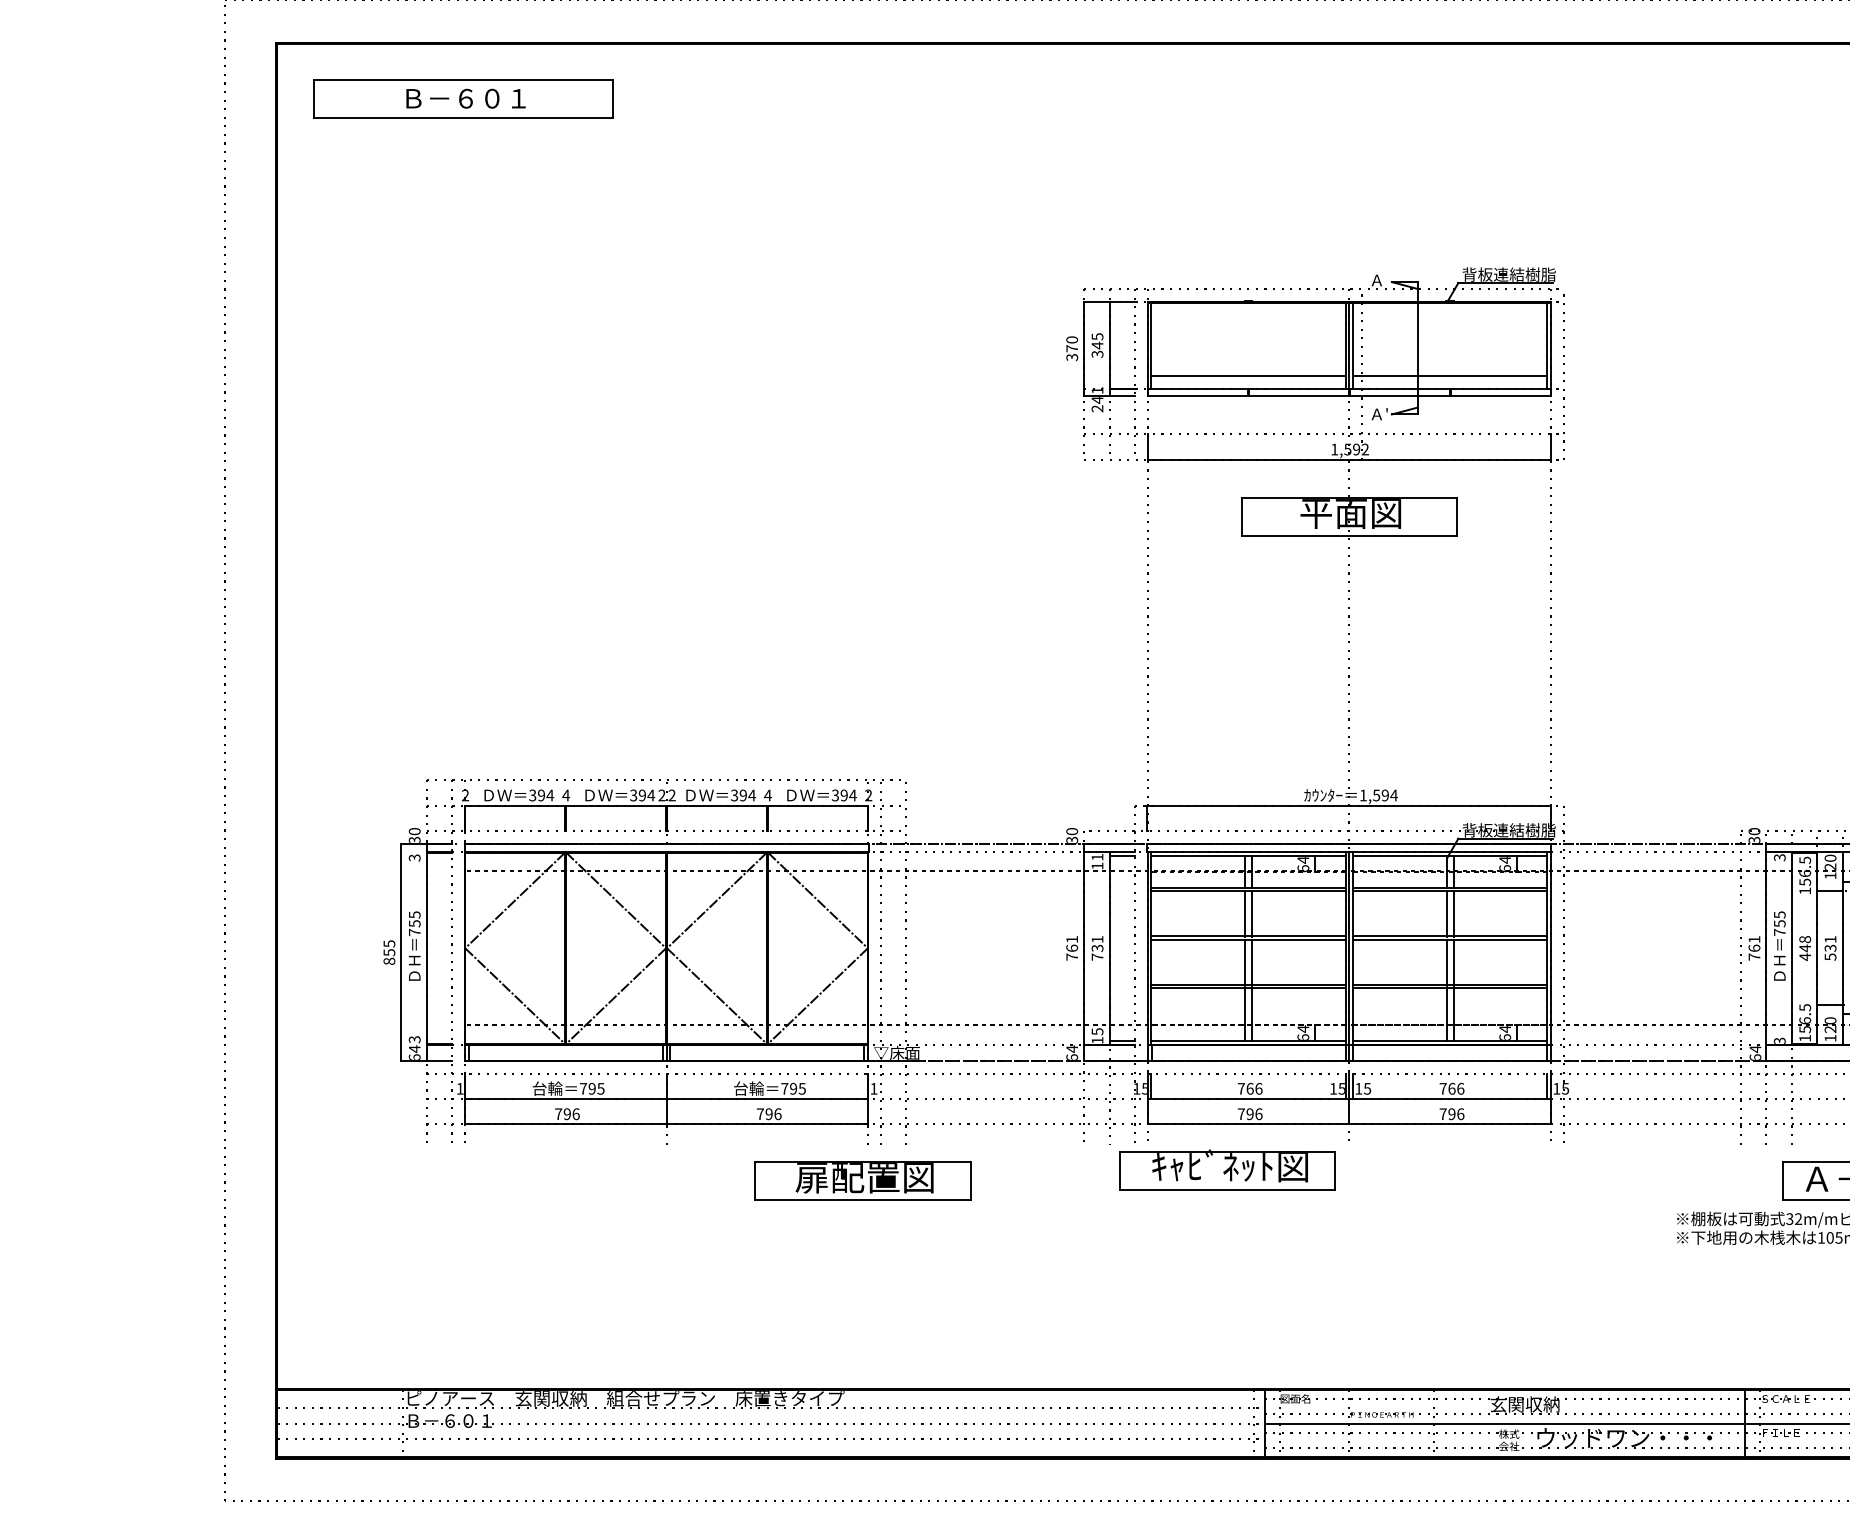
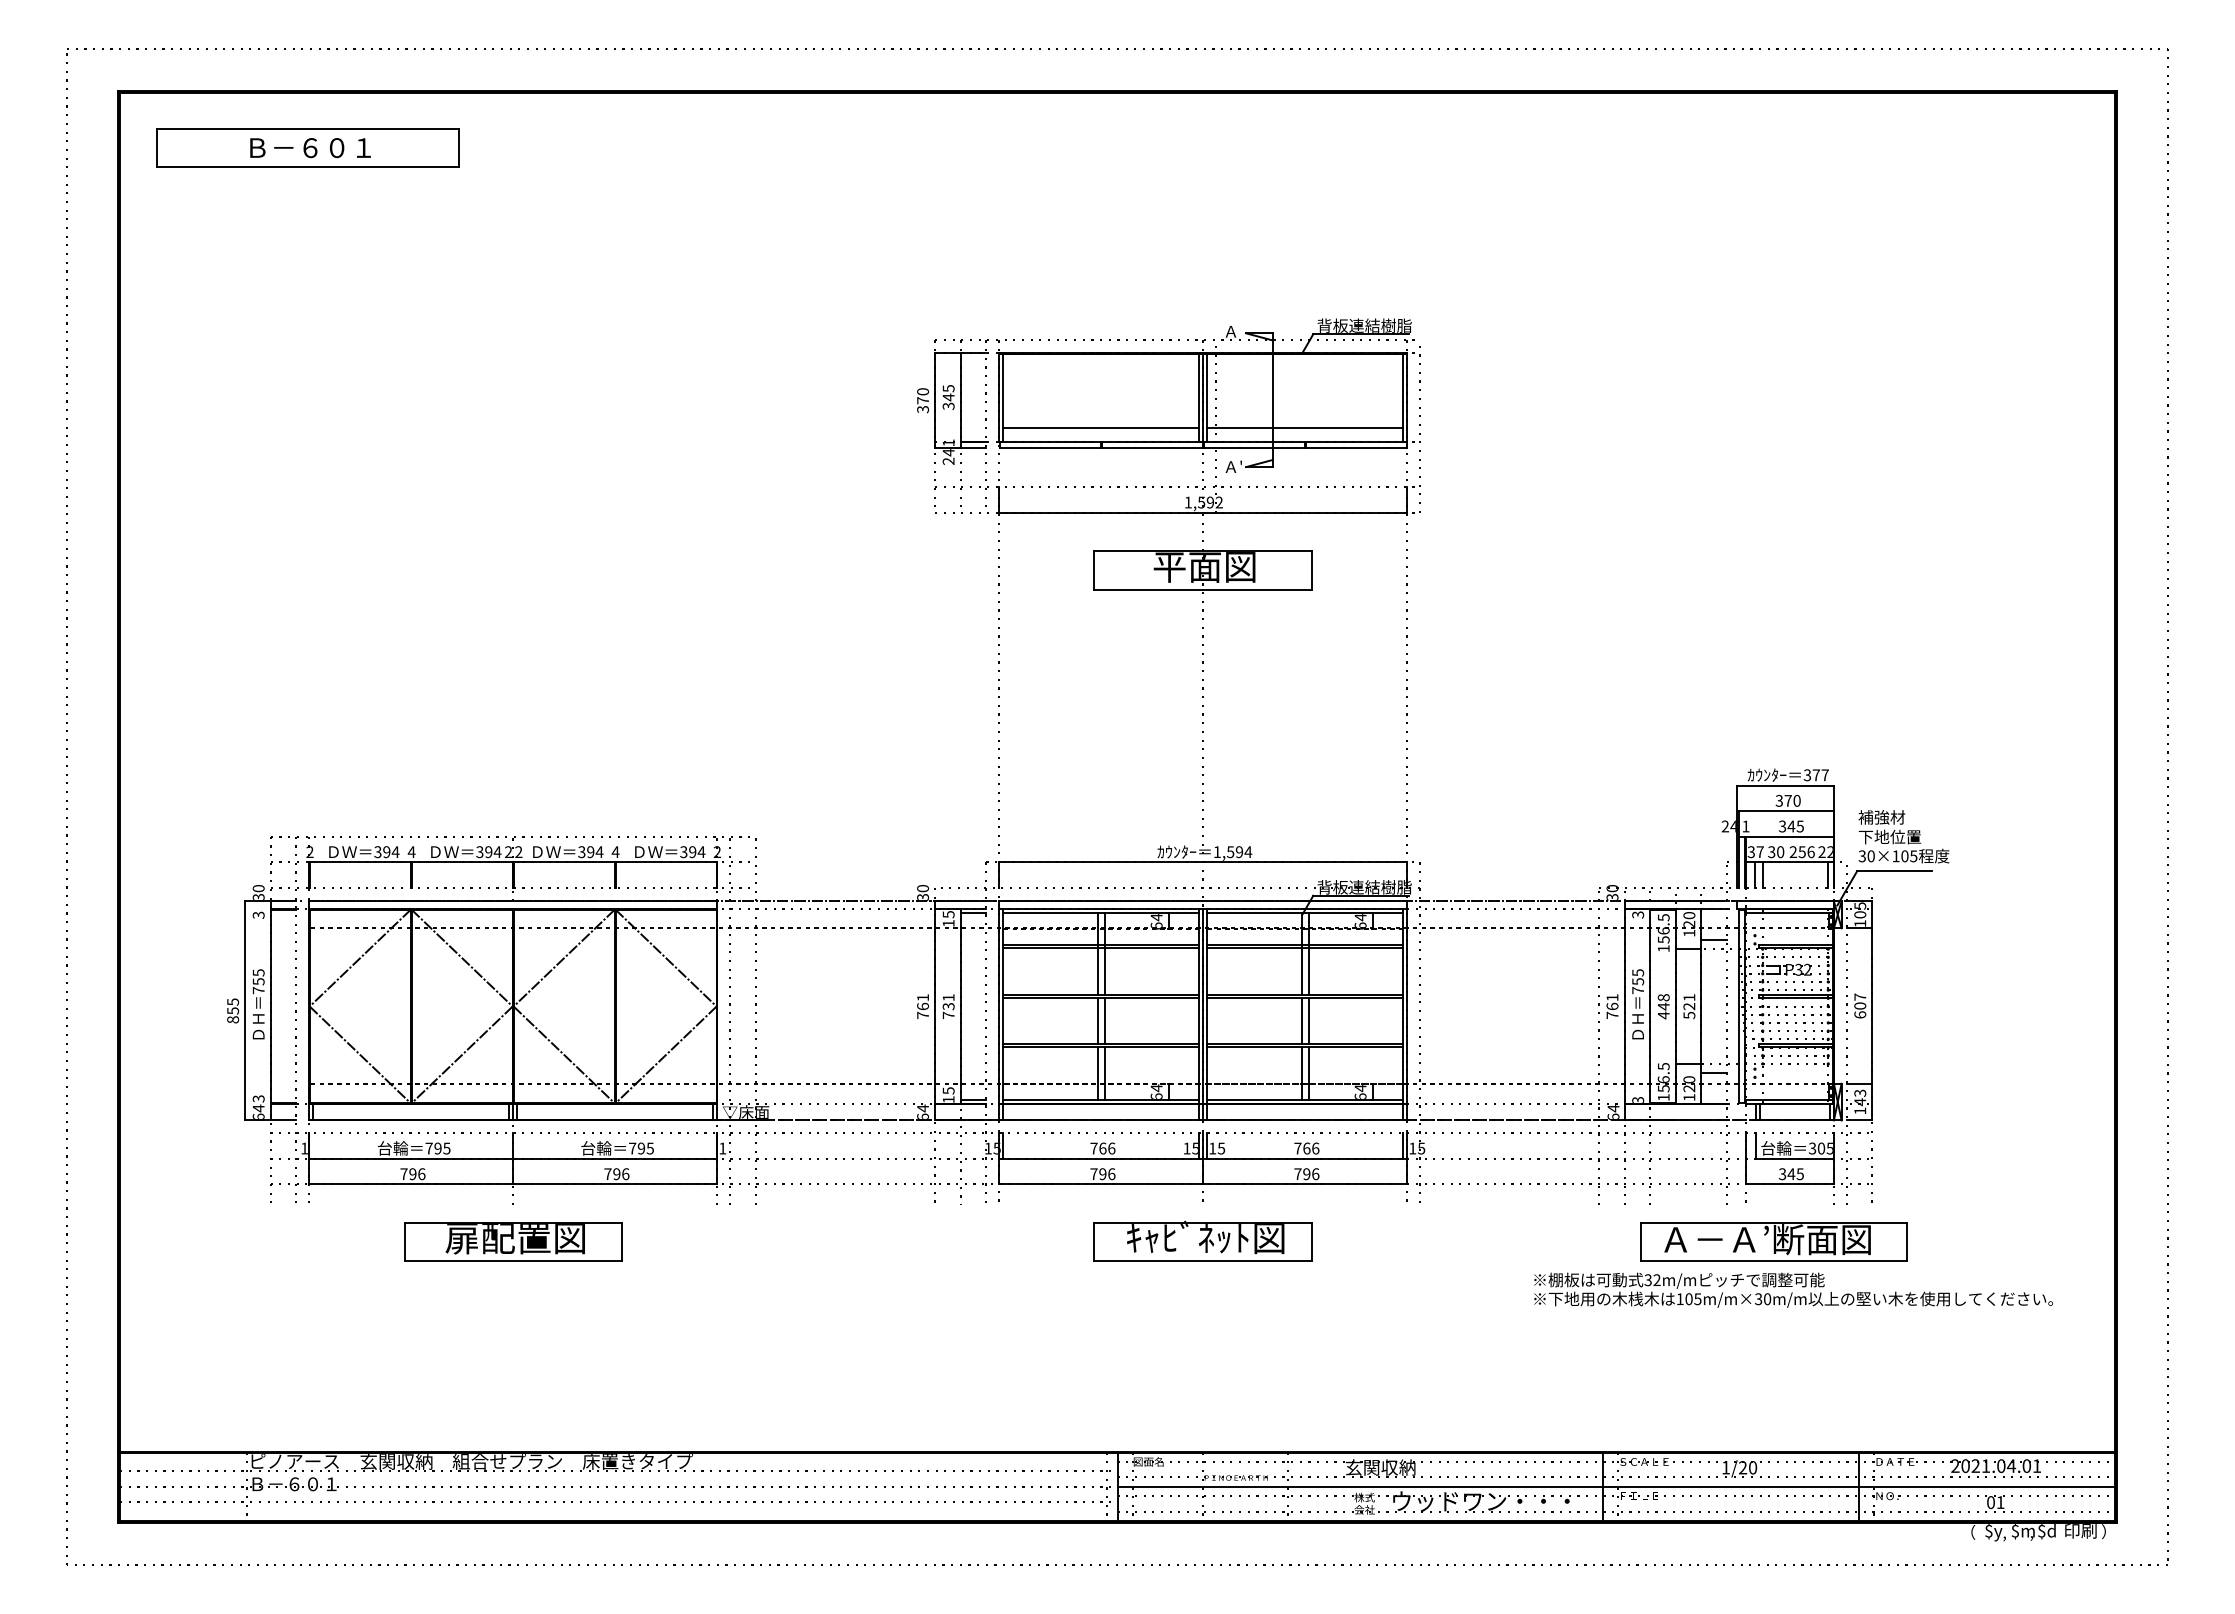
text: (1097, 857) -> (948, 914), 11 -> 15
text: (1830, 948) -> (1689, 1006), 531 -> 521
part: (1227, 1168) -> (1202, 1240), moved
part: (862, 1180) -> (513, 1241), moved

